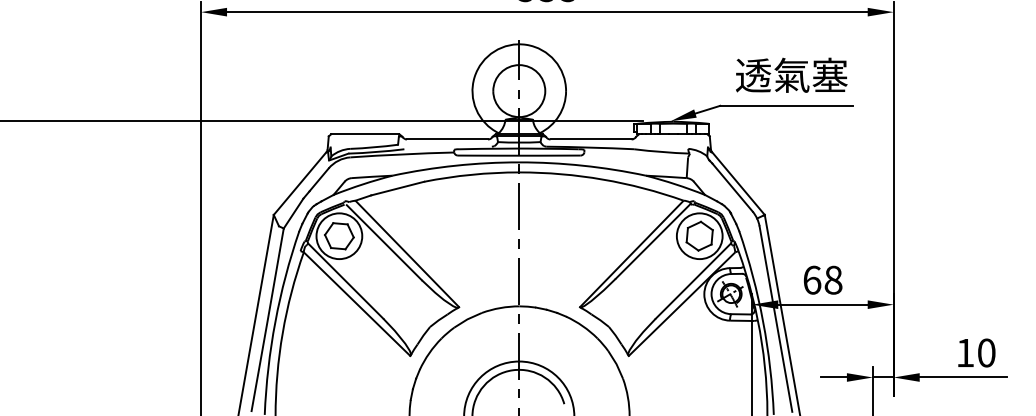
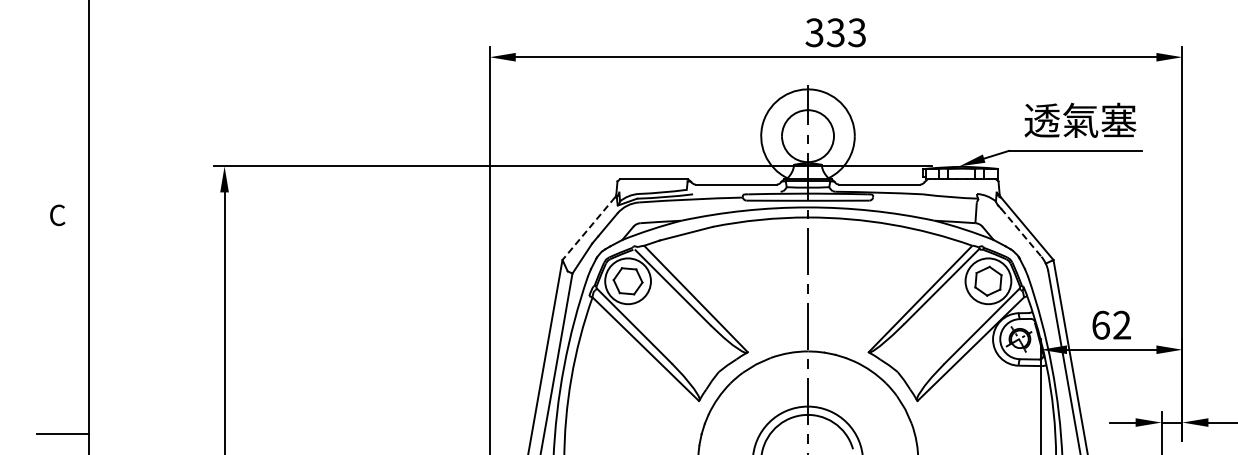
line: (299, 183) -> (588, 228), solid -> dashed
line: (732, 188) -> (1021, 233), solid -> dashed
text: (833, 279) -> (1122, 324), 68 -> 62

